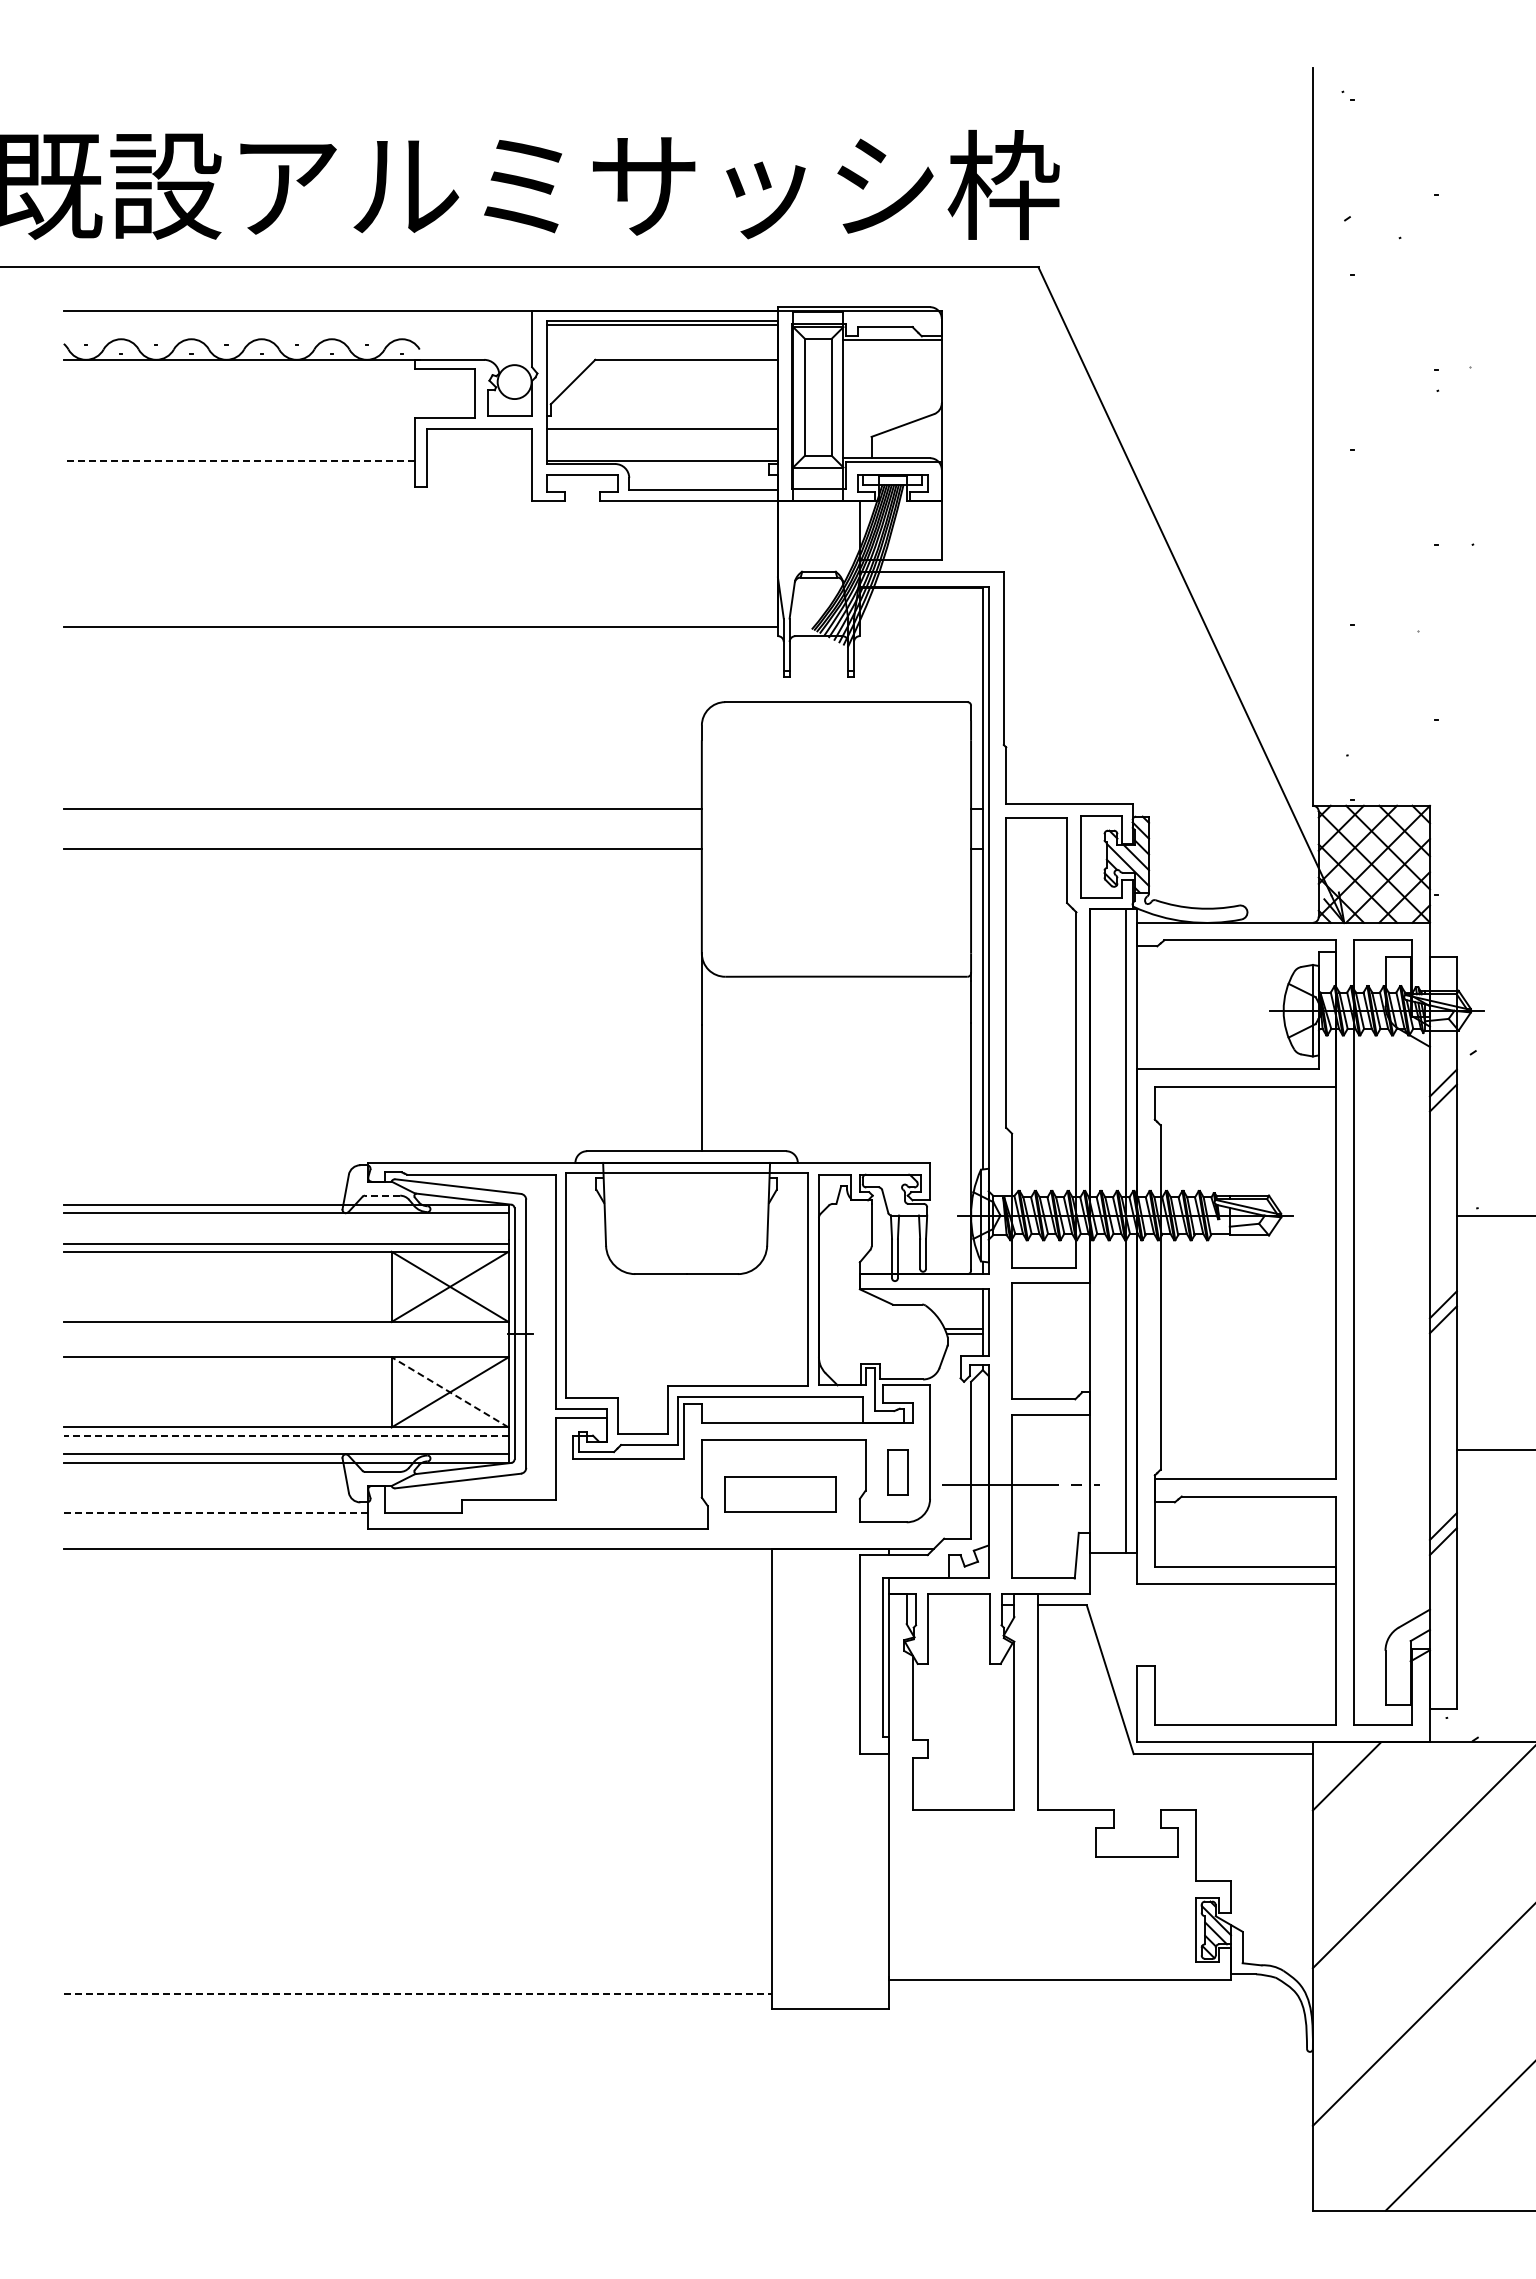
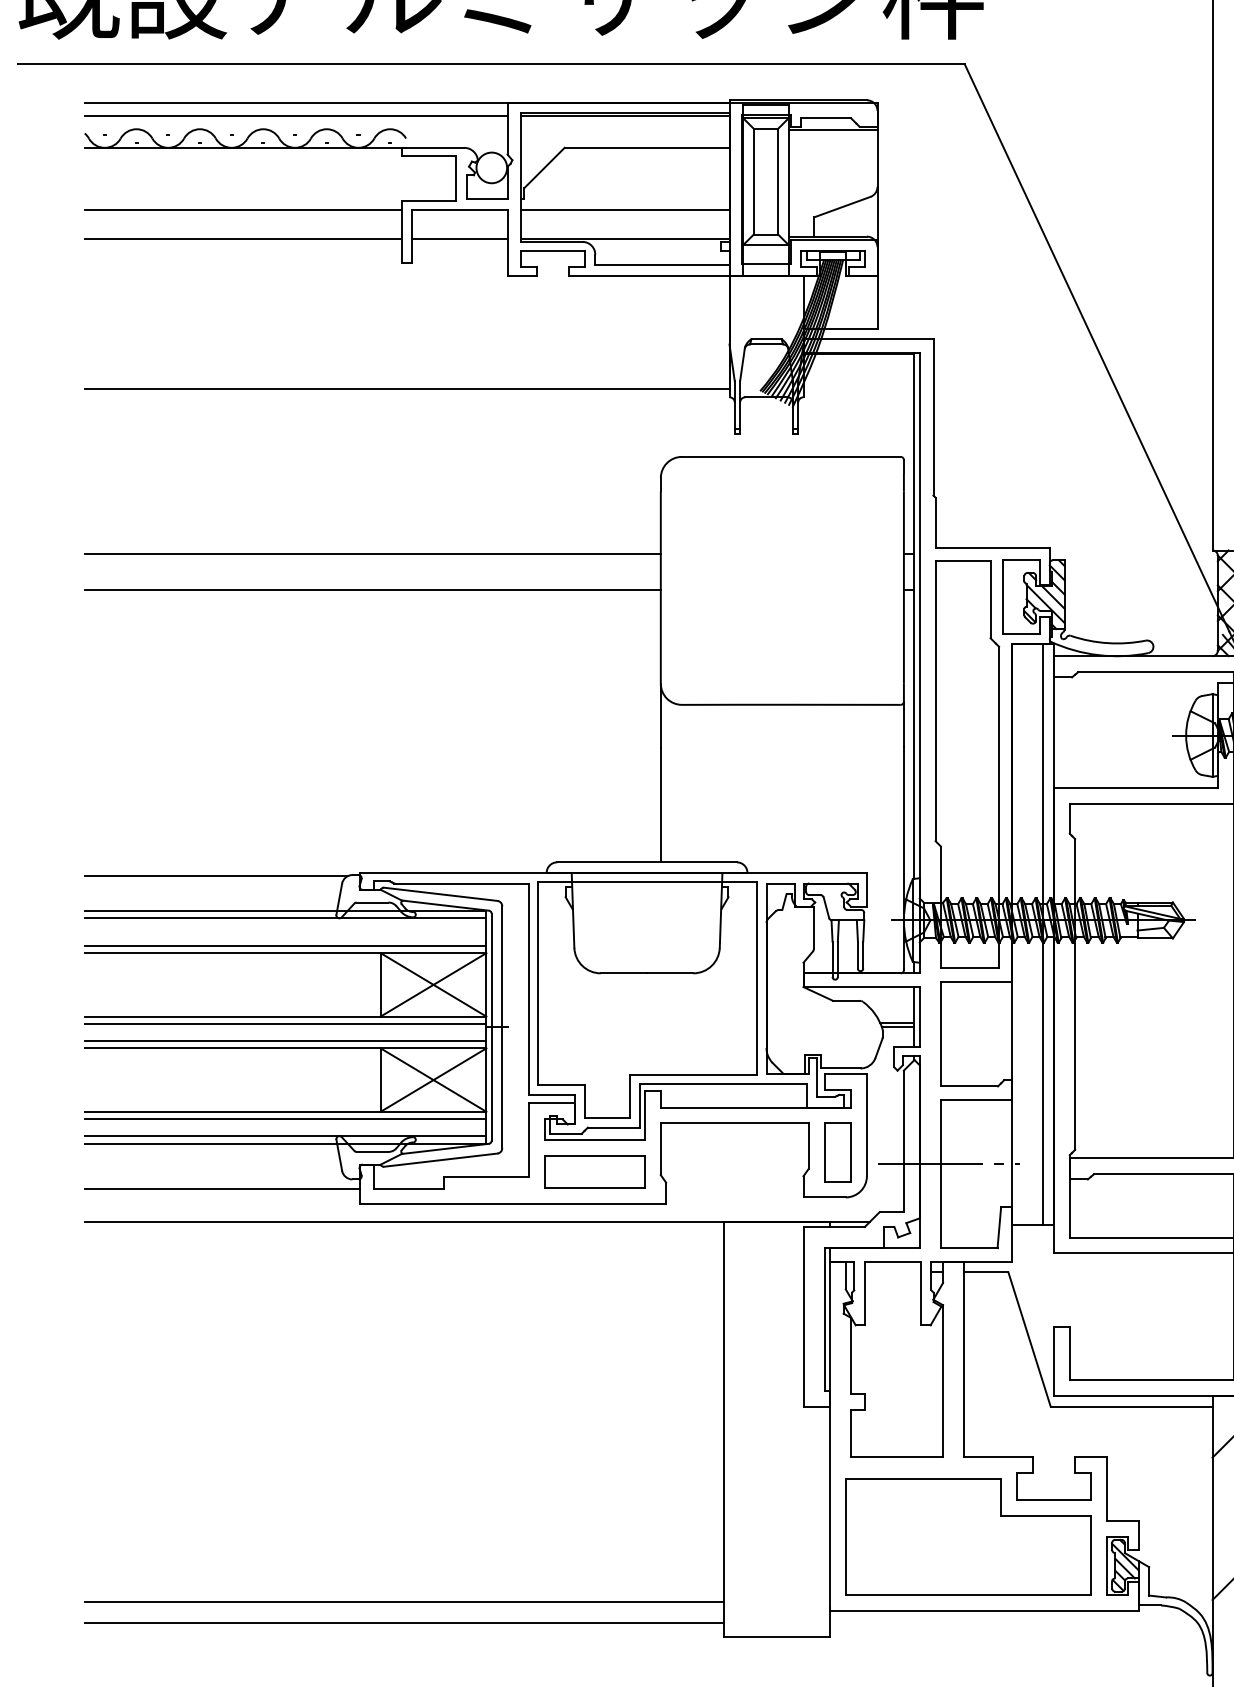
line: (297, 324) -> (295, 115), added
line: (239, 428) -> (243, 209), added
line: (239, 460) -> (243, 238), dashed -> solid
line: (479, 460) -> (460, 238), added
line: (209, 1166) -> (216, 876), added
line: (382, 1195) -> (372, 902), dashed -> solid
line: (285, 1330) -> (284, 1024), added
line: (285, 1349) -> (284, 1041), added
line: (449, 1392) -> (432, 1080), dashed -> solid
line: (285, 1435) -> (284, 1119), dashed -> solid
part: (897, 1472) -> (837, 1152), size x1.43
part: (780, 1494) -> (594, 1172), moved
line: (216, 1512) -> (222, 1188), dashed -> solid
part: (1042, 1897) -> (968, 1536), added
line: (417, 1970) -> (404, 1602), added
line: (418, 1994) -> (404, 1623), dashed -> solid

